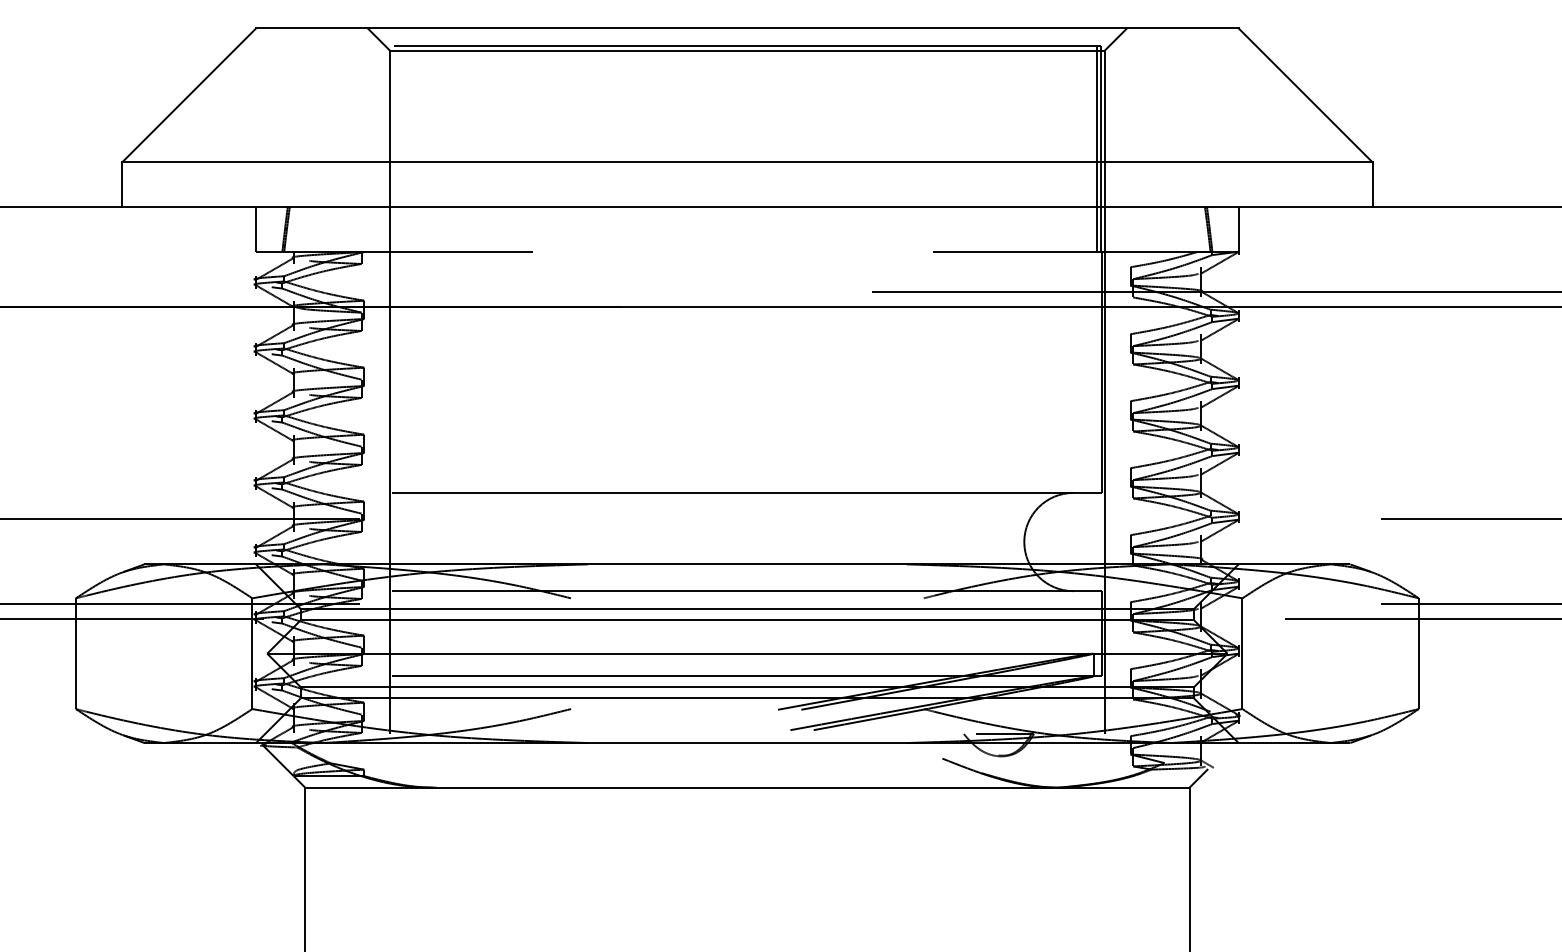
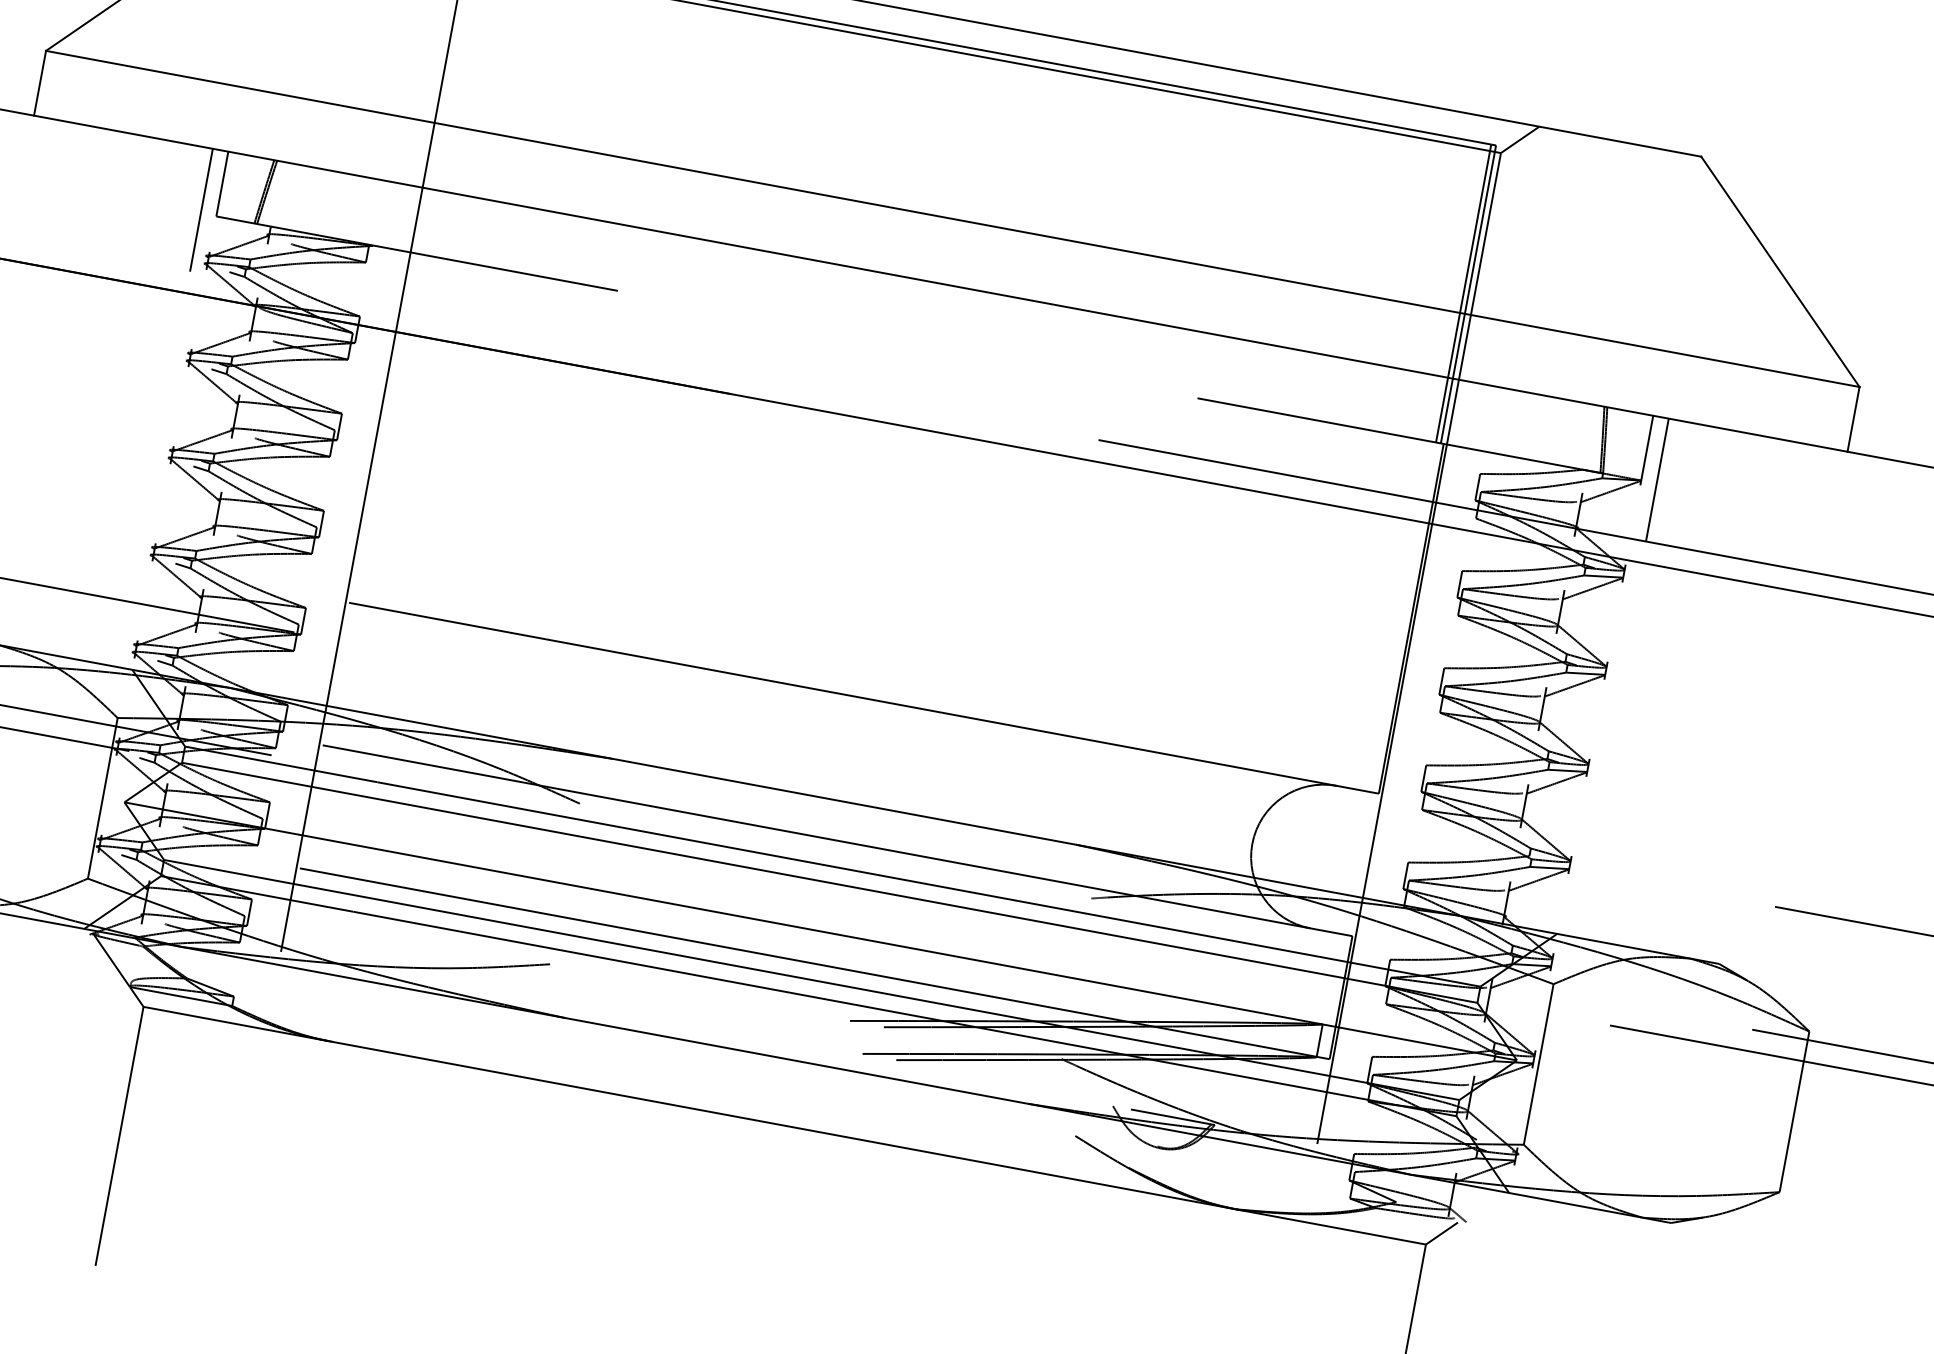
line: (245, 249) -> (201, 210), added
line: (1249, 249) -> (1657, 480), added

